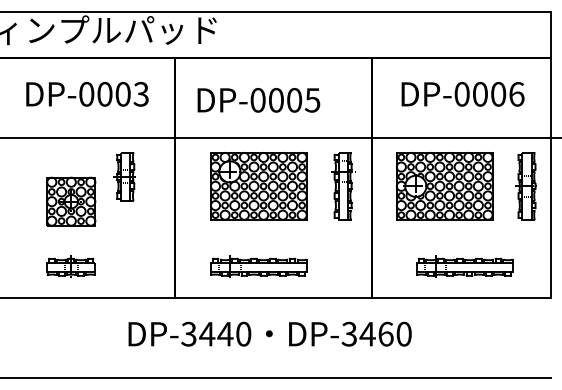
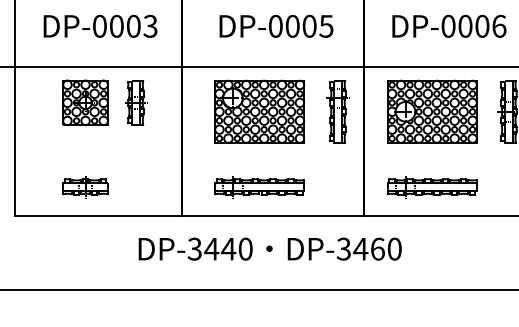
text: (258, 100) -> (276, 26), moved
part: (71, 201) -> (85, 102), moved
part: (464, 266) -> (432, 186), moved

